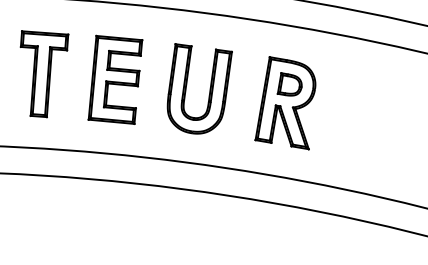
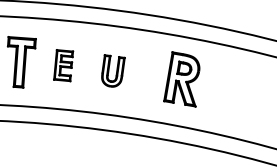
part: (115, 79) -> (63, 65), size x0.6
part: (200, 88) -> (113, 70), size x0.6
part: (284, 103) -> (181, 79), moved

